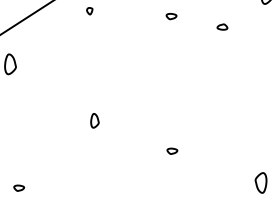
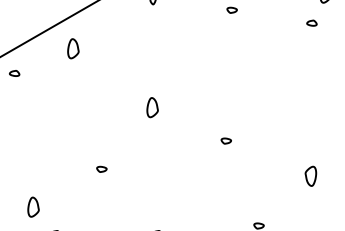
part: (221, 26) -> (311, 22), moved
part: (94, 120) -> (152, 107), size x1.43
part: (18, 187) -> (101, 168), moved

